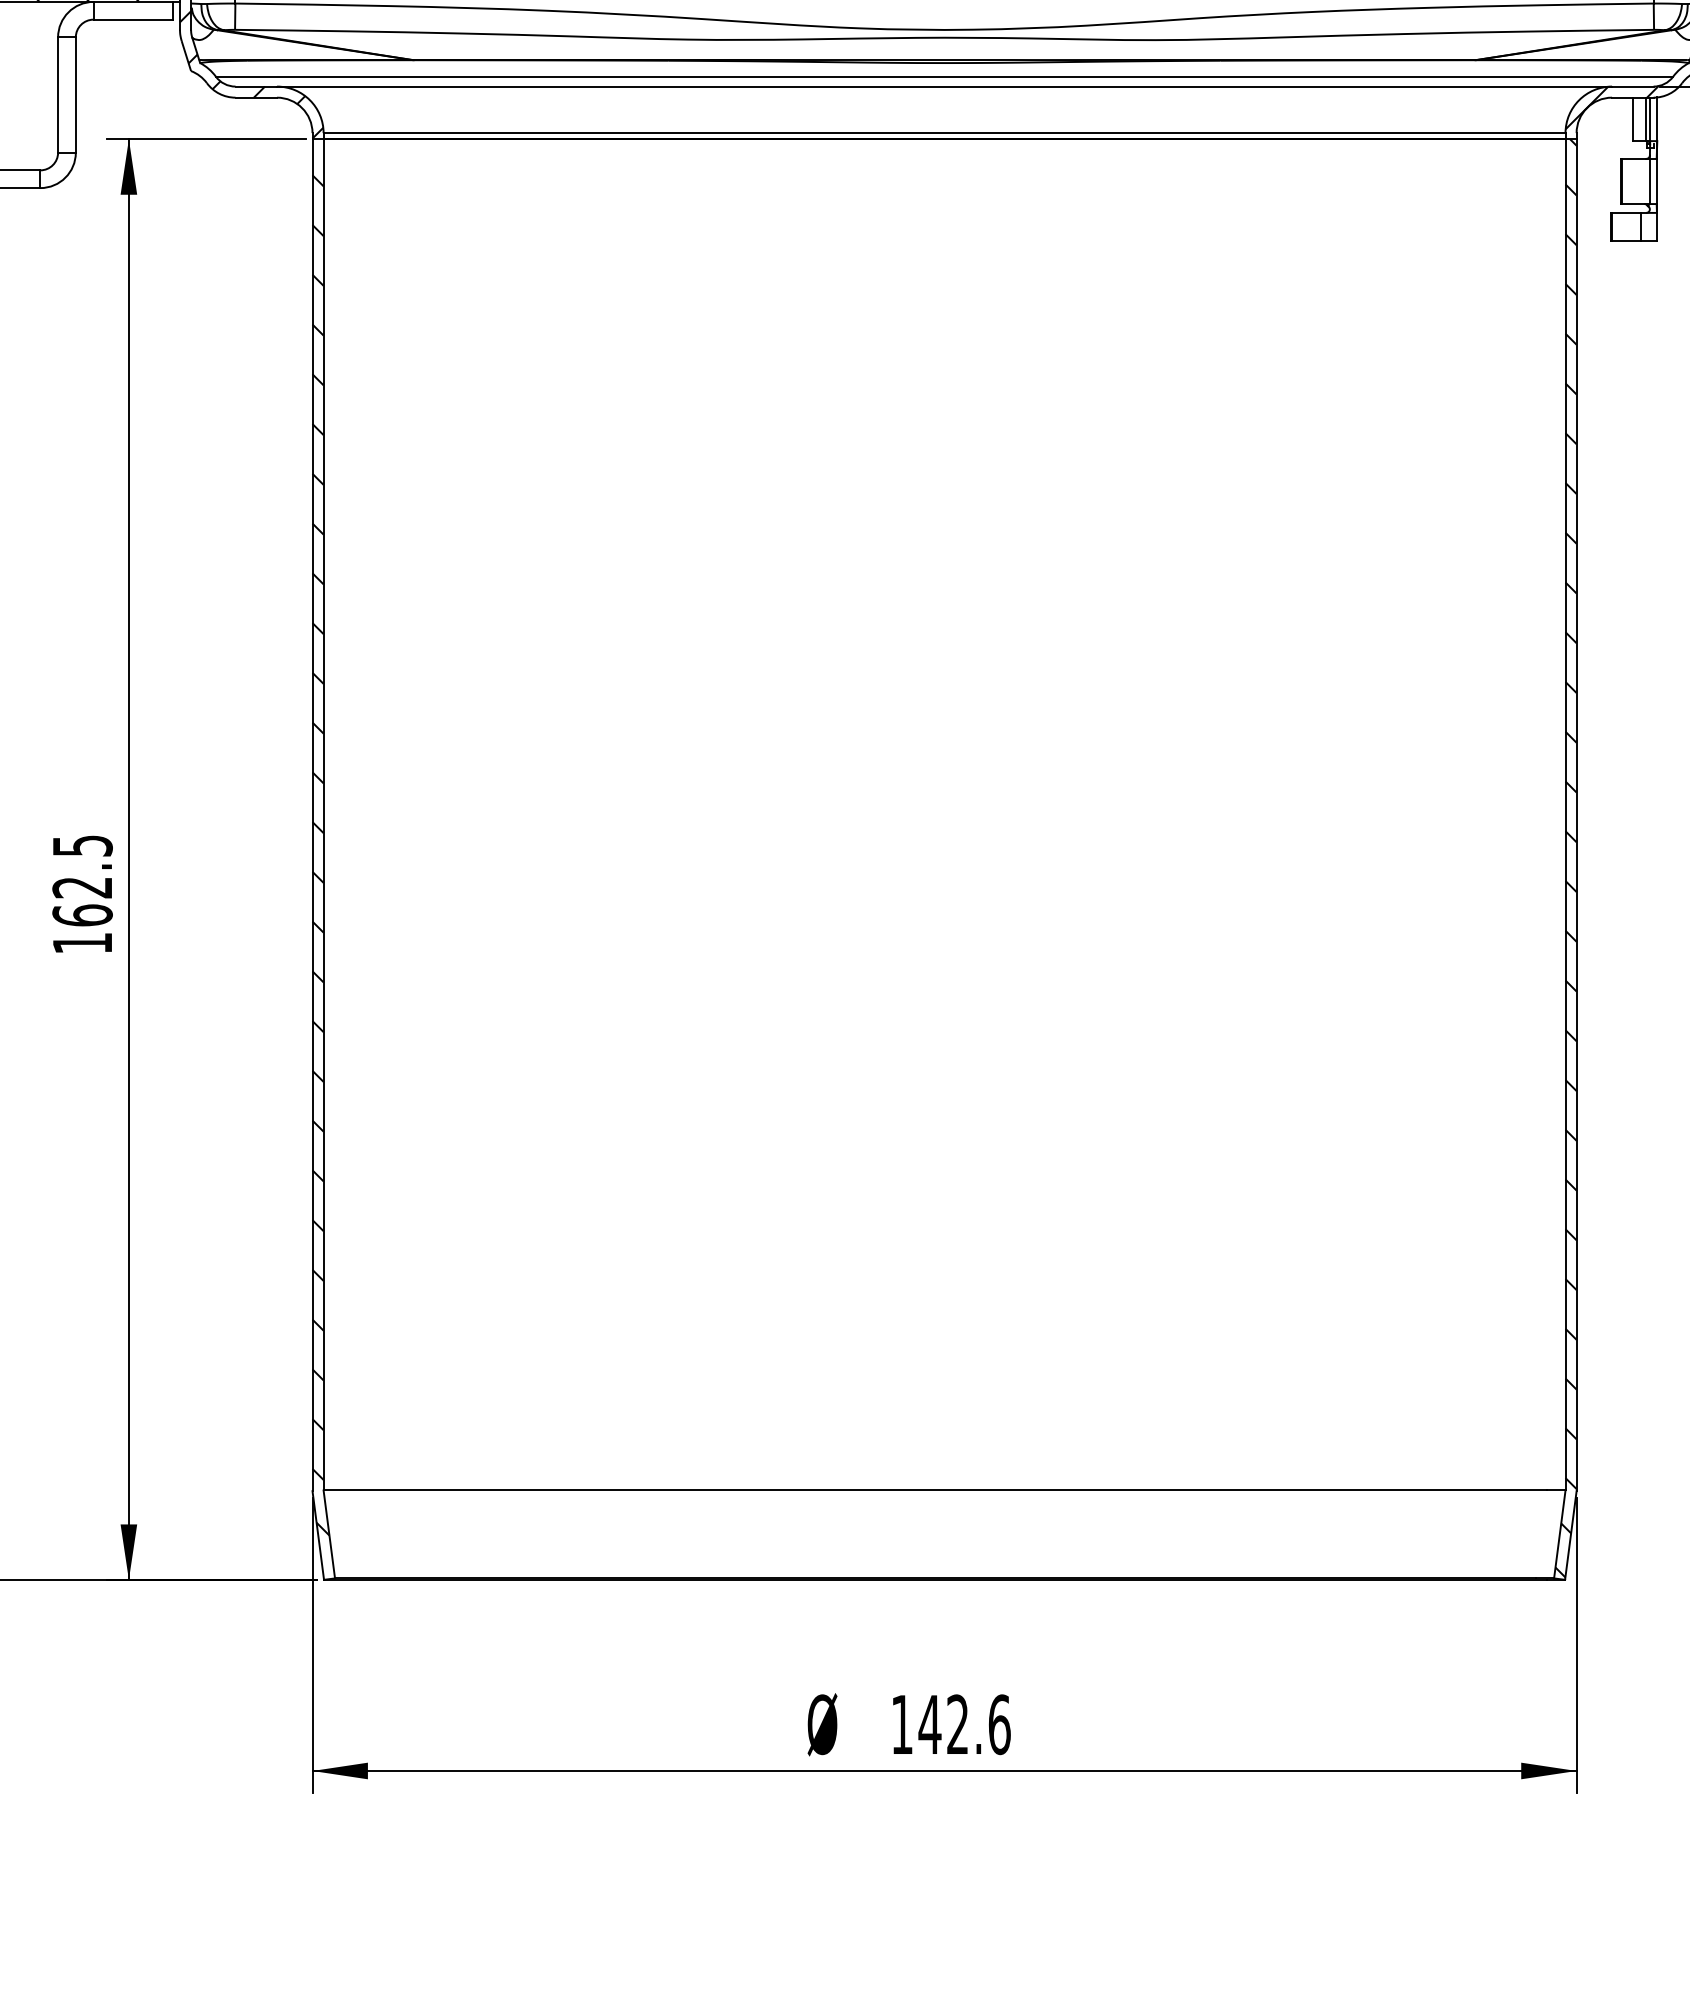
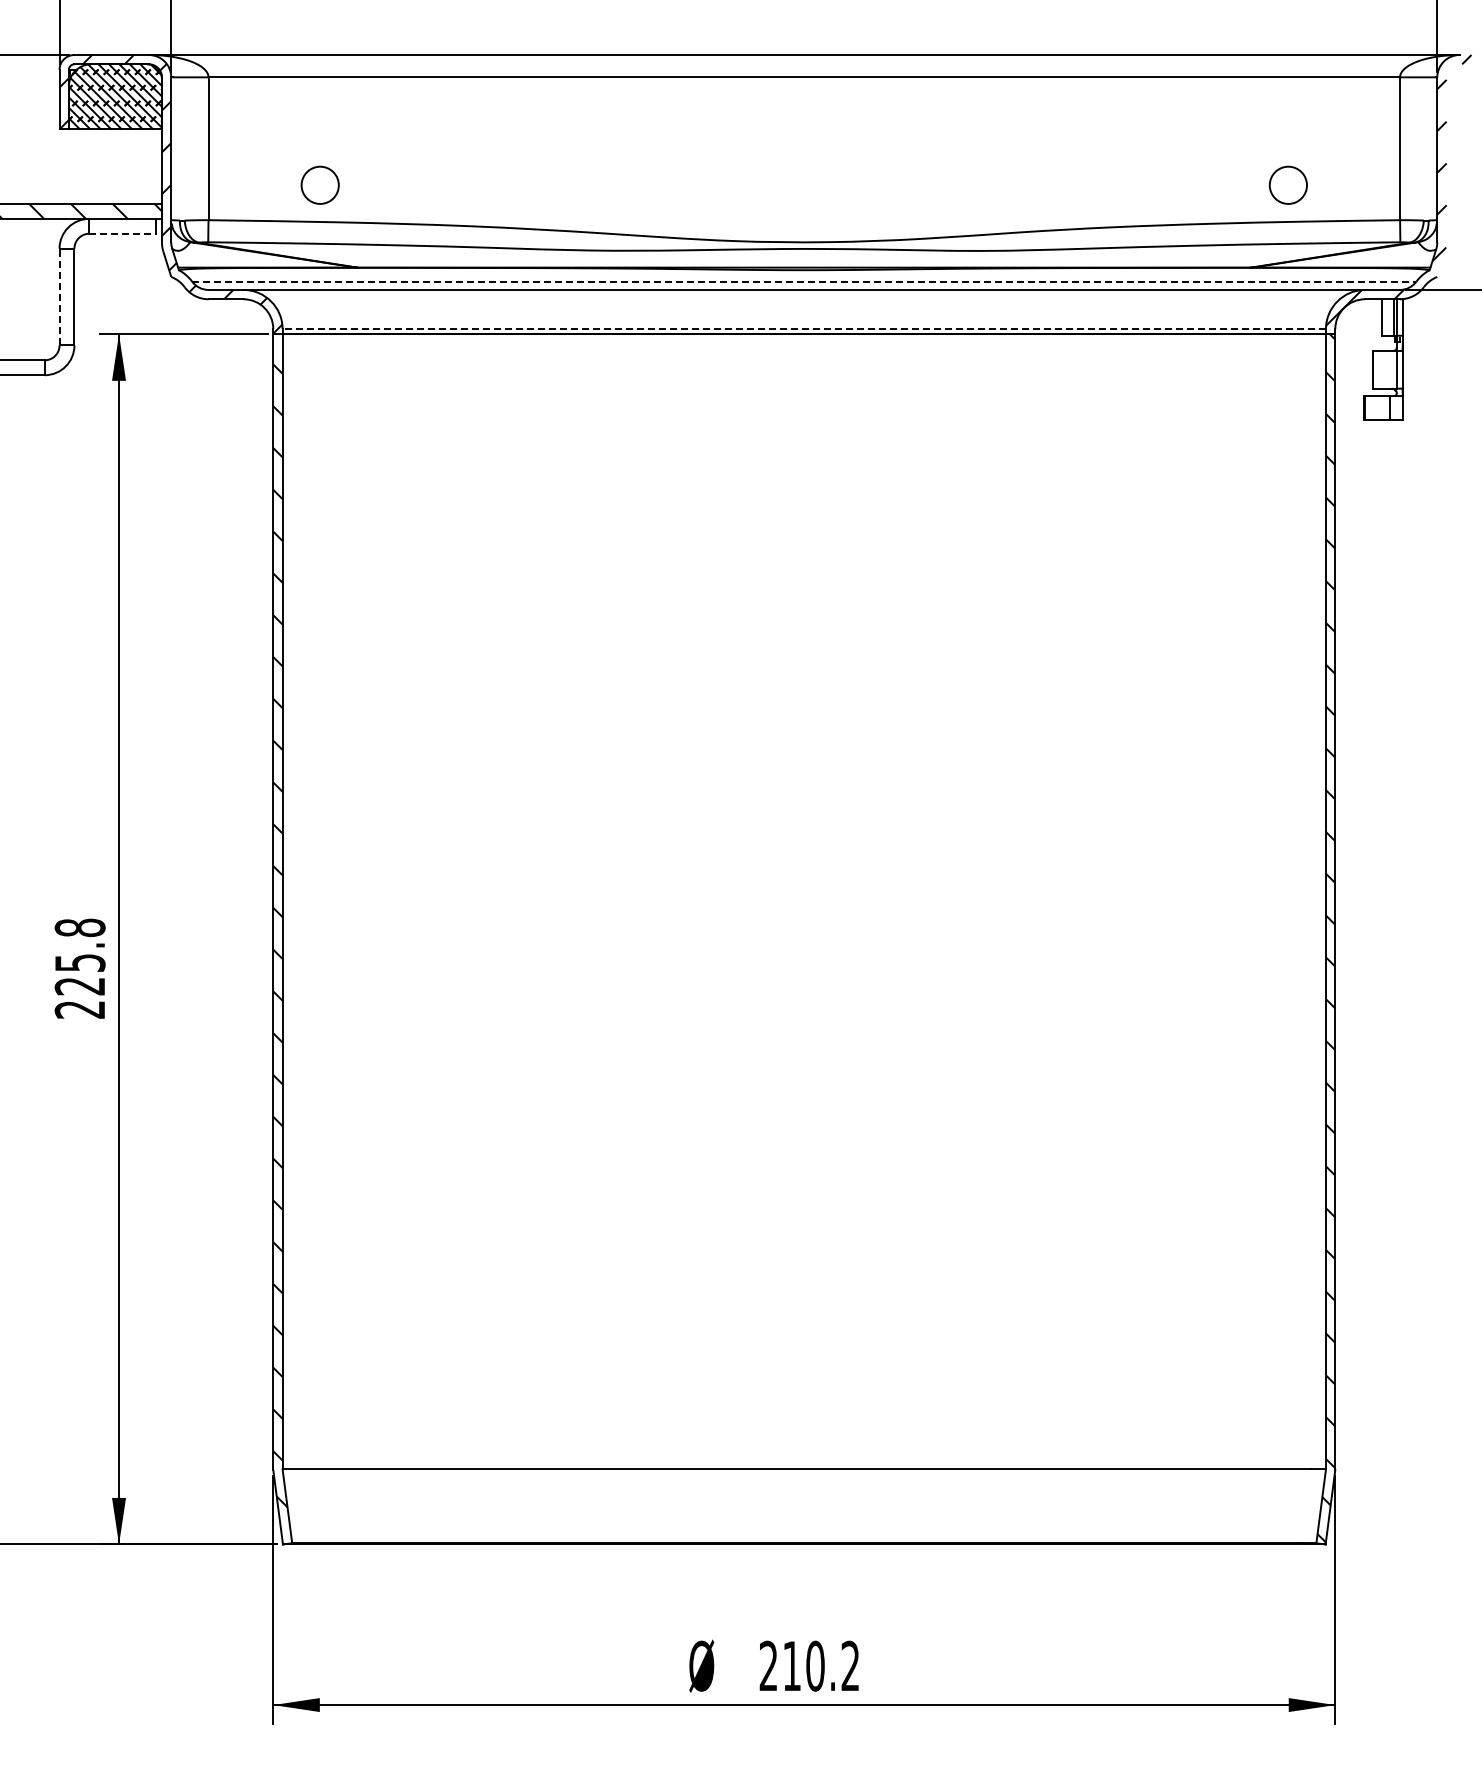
line: (133, 19) -> (122, 233), solid -> dashed
line: (944, 76) -> (804, 281), solid -> dashed
line: (58, 94) -> (59, 296), solid -> dashed
line: (944, 133) -> (804, 329), solid -> dashed
text: (81, 894) -> (79, 968), 162.5 -> 225.8
text: (950, 1723) -> (809, 1665), 142.6 -> 210.2

